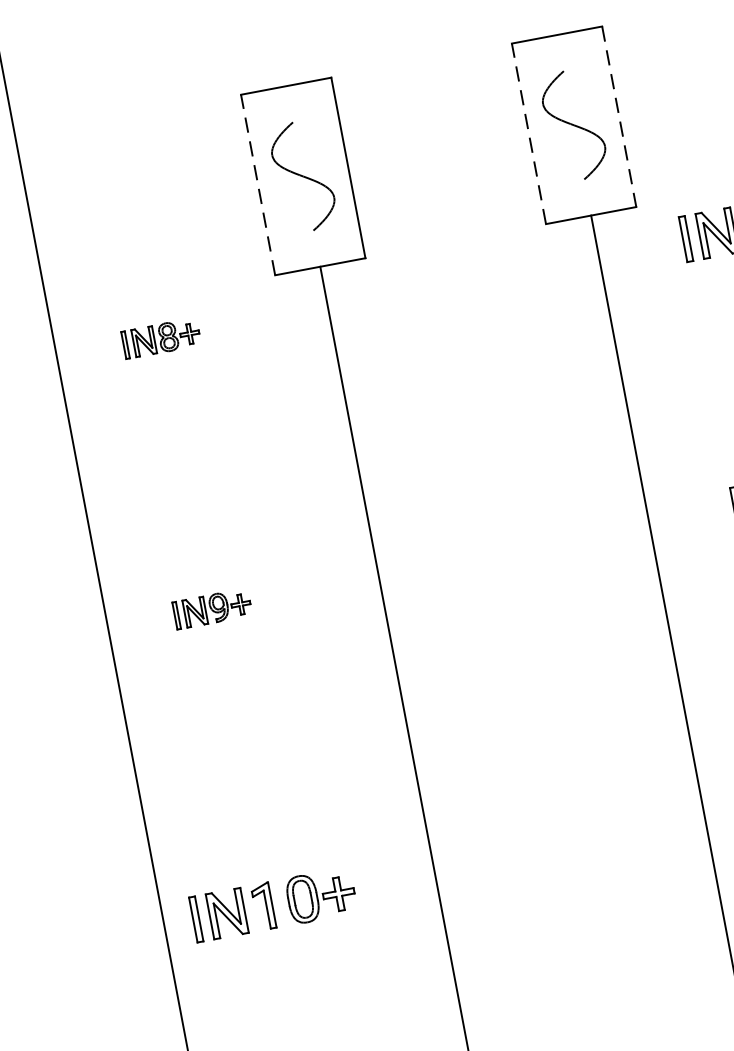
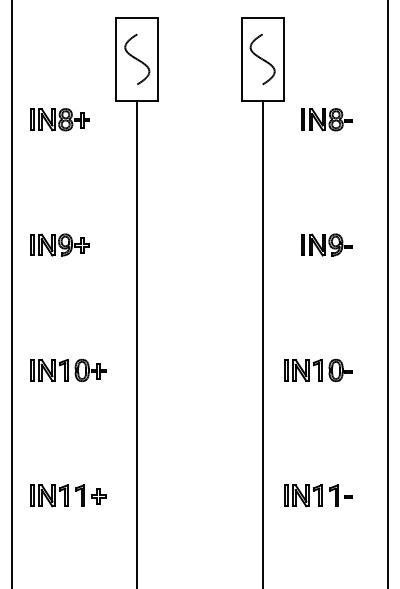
line: (619, 116) -> (283, 59), dashed -> solid
line: (528, 134) -> (241, 59), dashed -> solid
line: (258, 185) -> (116, 59), dashed -> solid
part: (159, 337) -> (59, 119), size x1.67
part: (210, 608) -> (59, 244), size x1.67
part: (273, 902) -> (68, 369), moved

